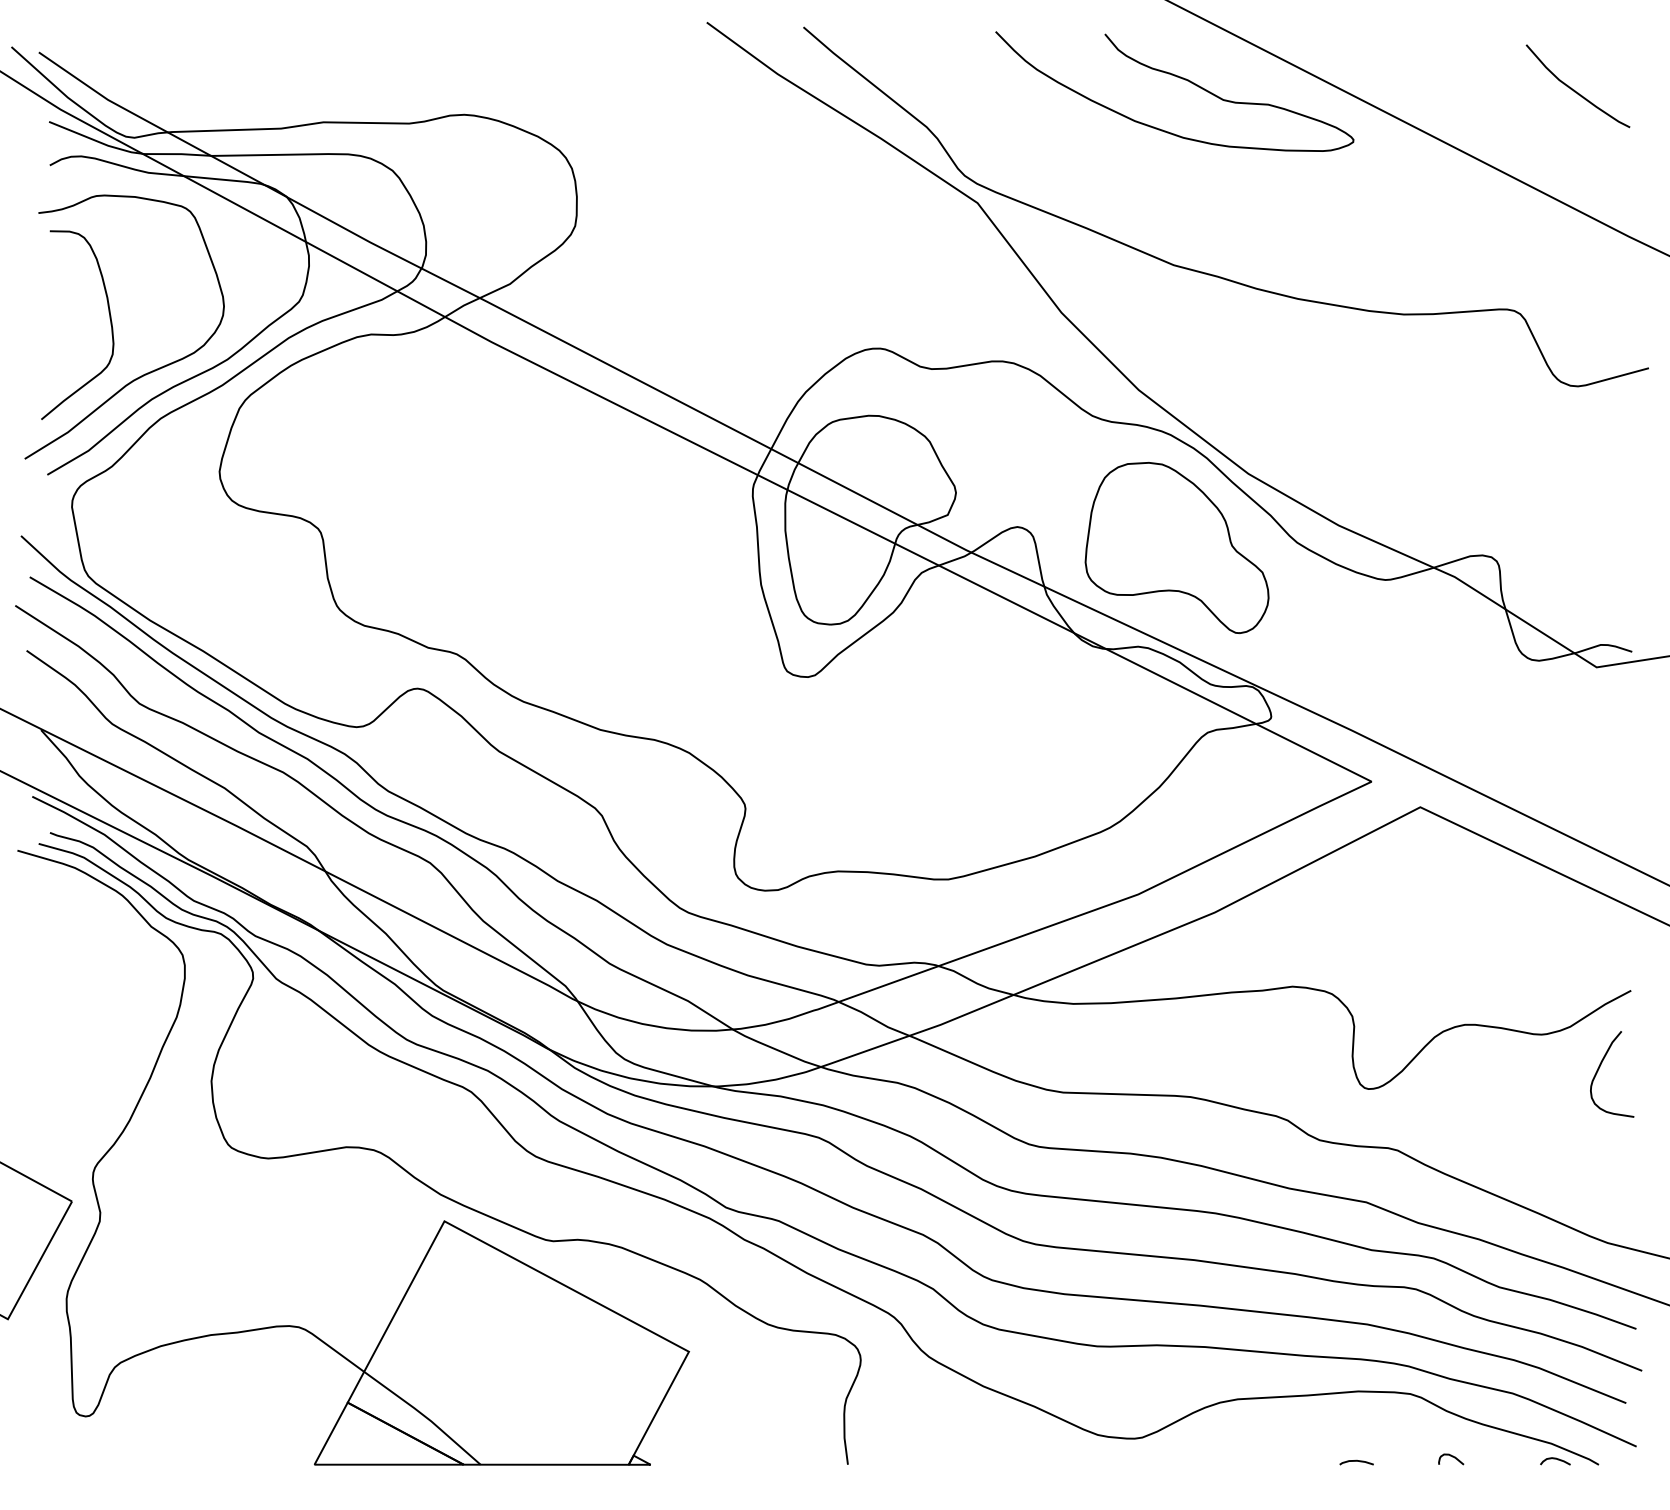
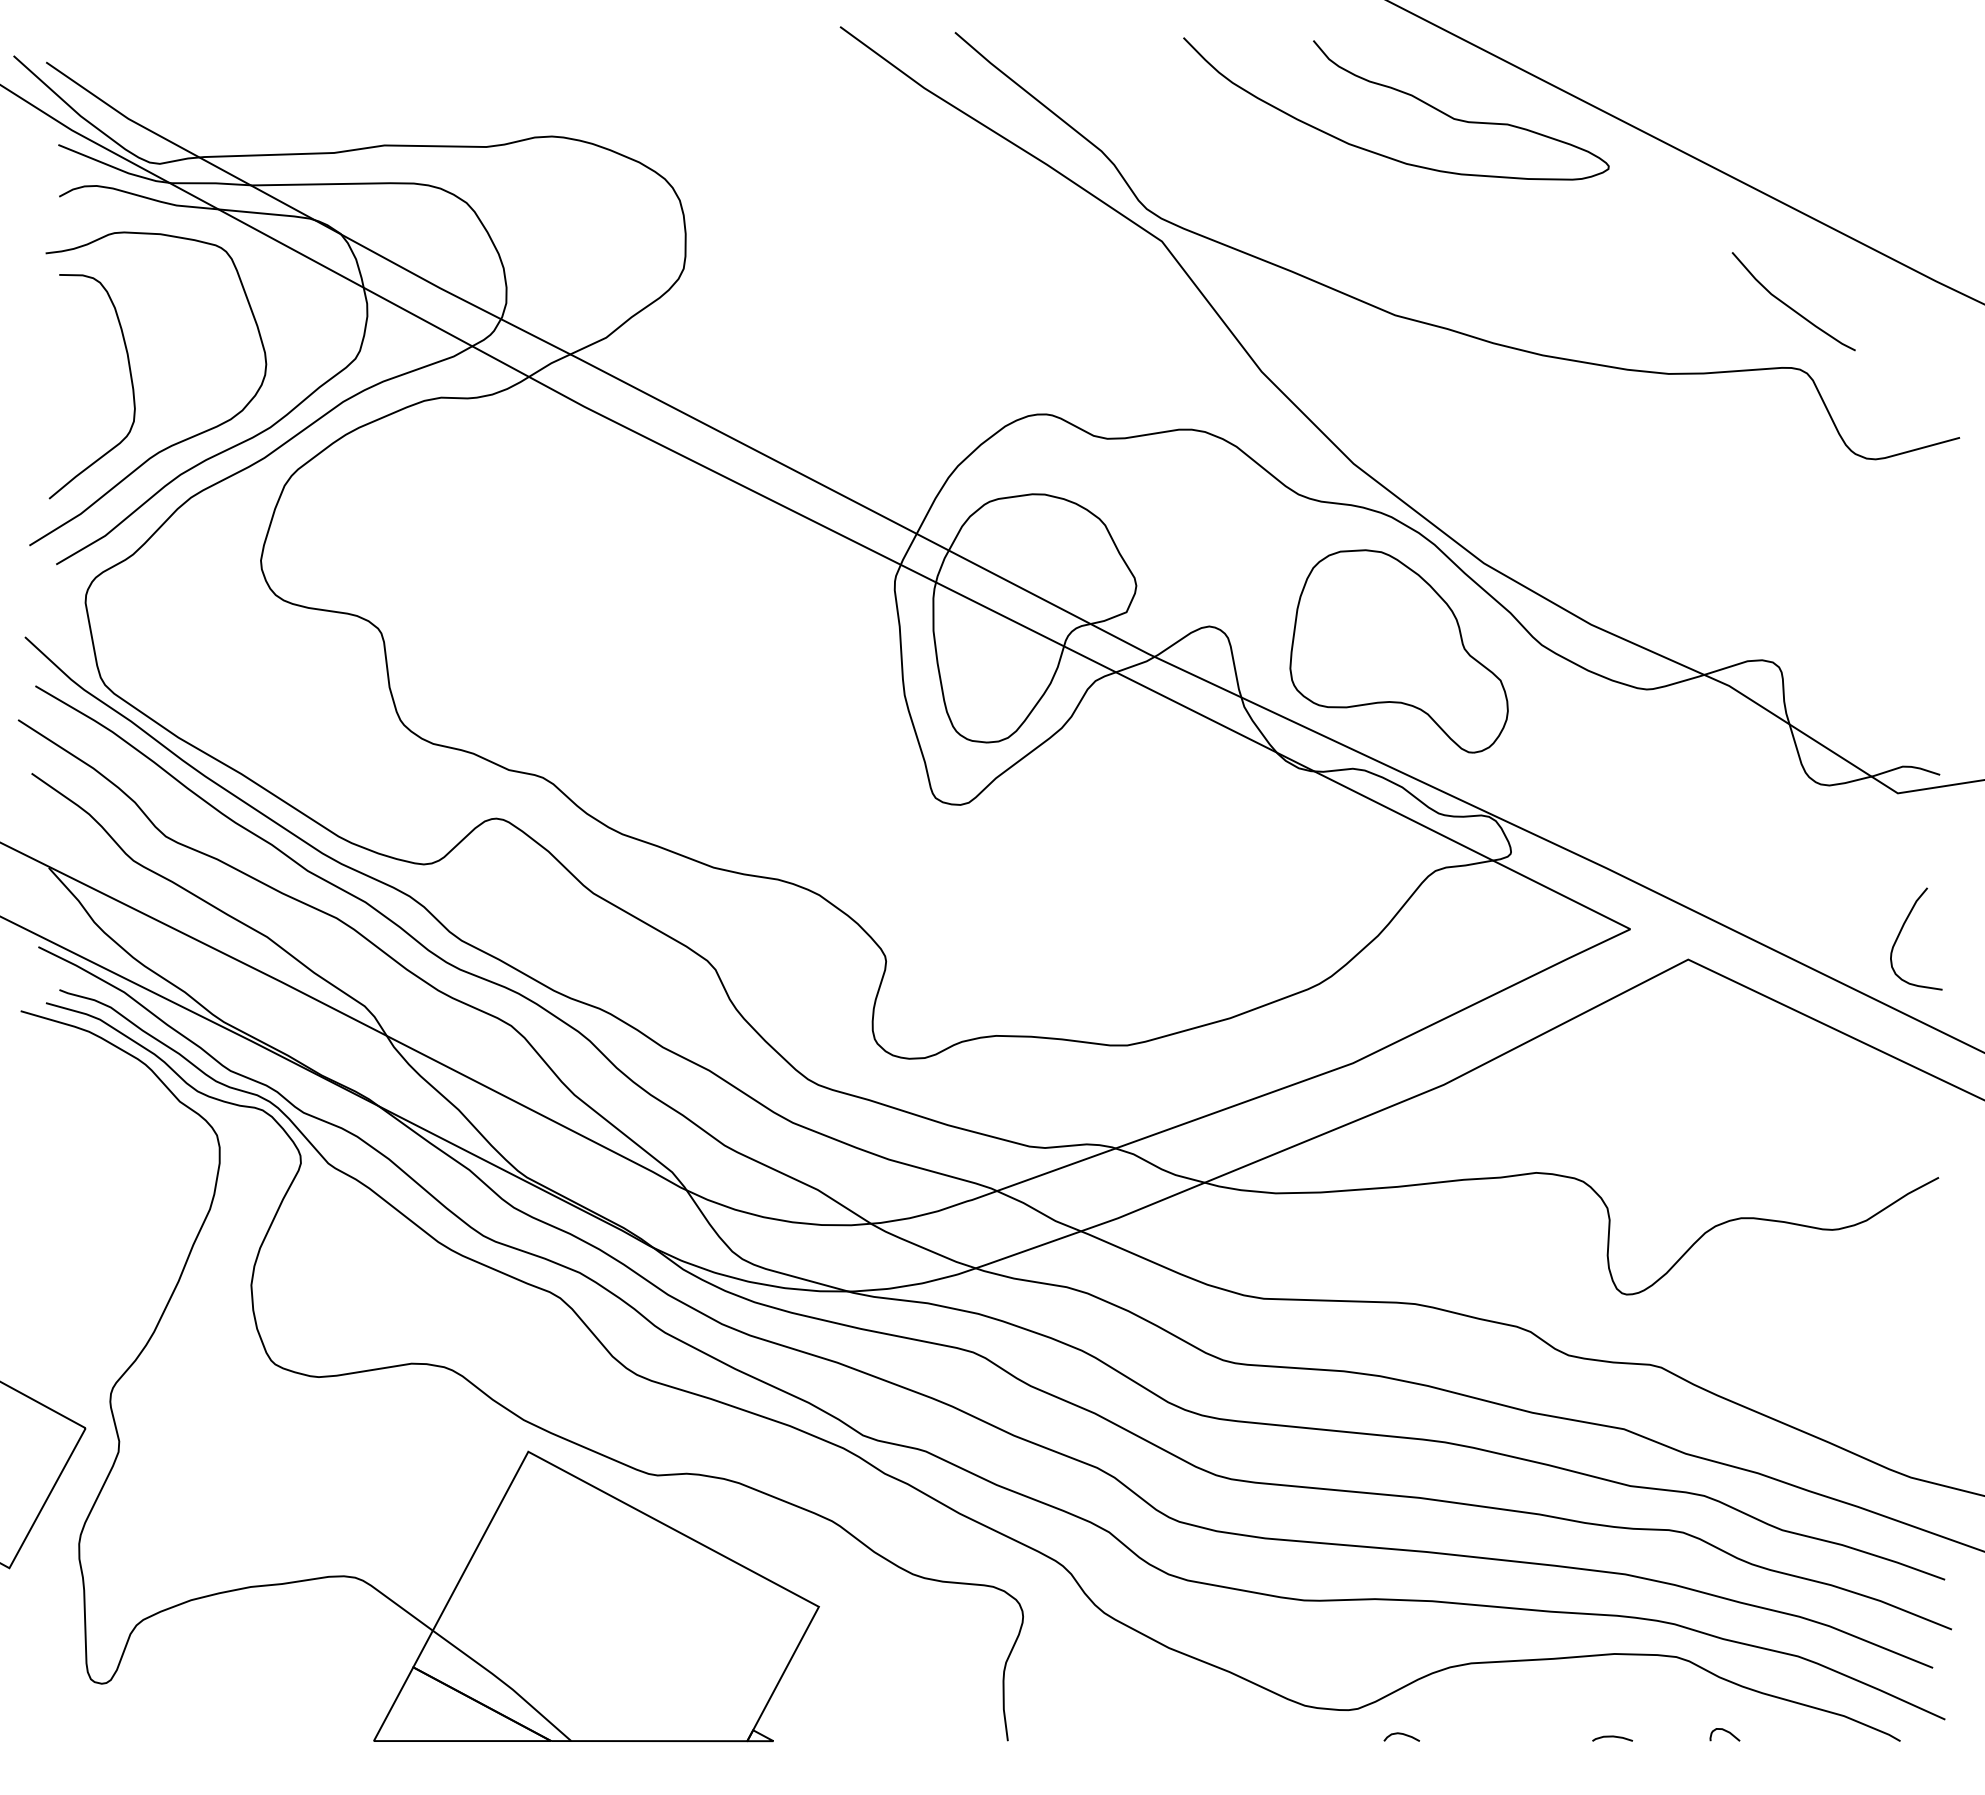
curve: (1575, 90) -> (1790, 306), moved
curve: (1599, 1067) -> (1901, 931), moved
curve: (1555, 1459) -> (1401, 1734), moved

